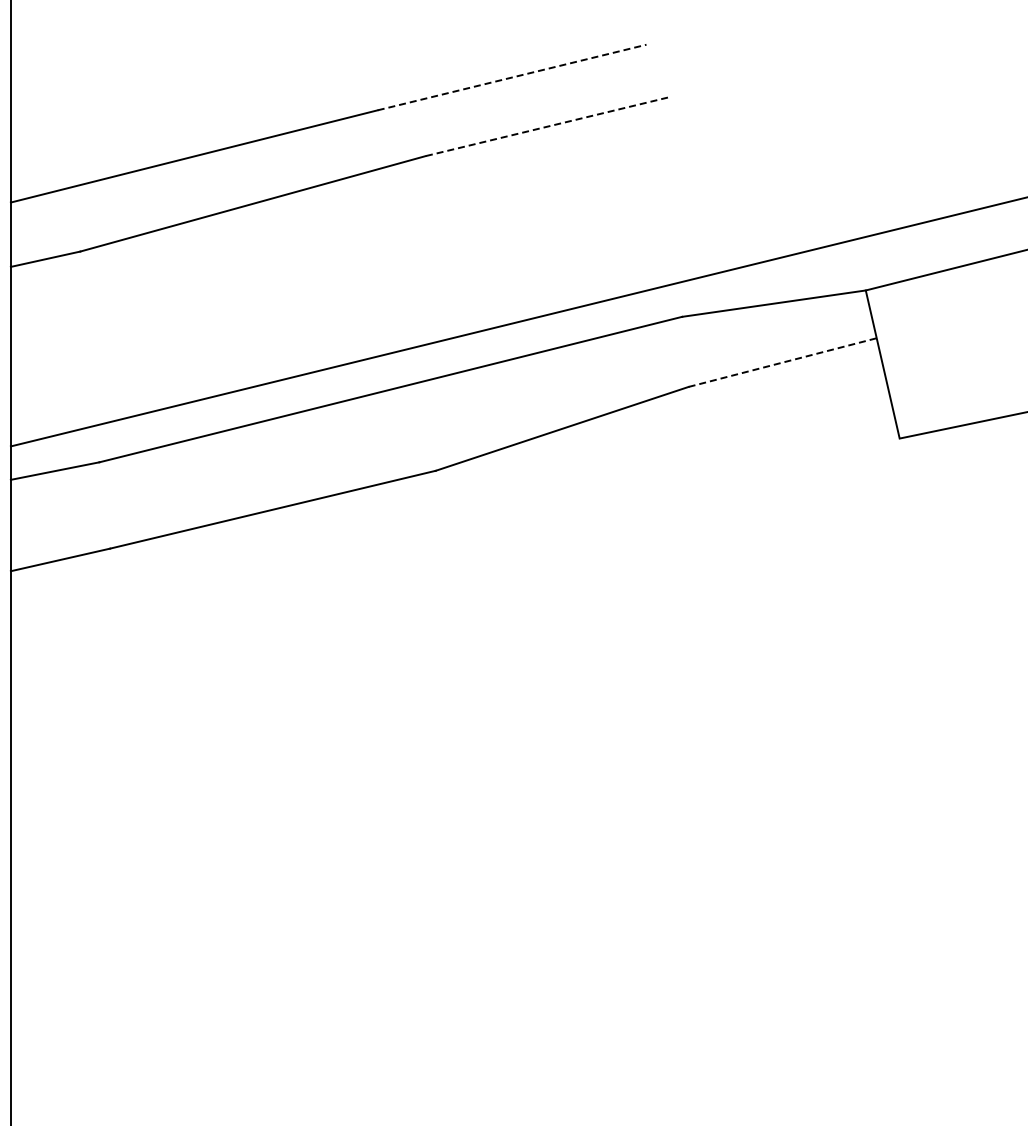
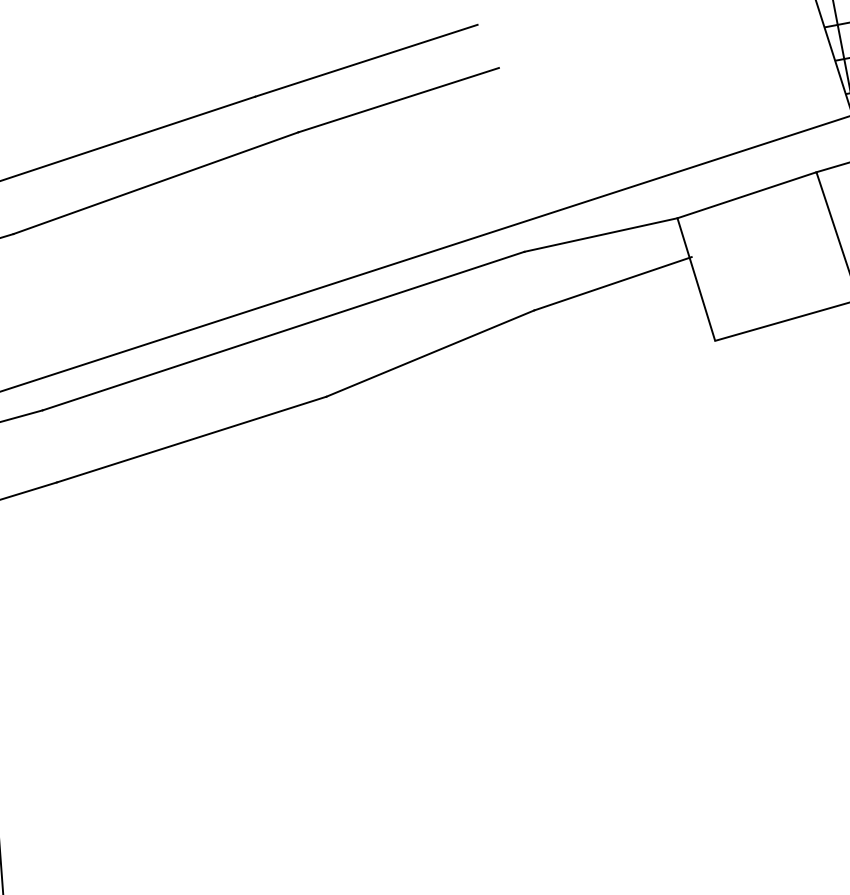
line: (512, 77) -> (366, 60), dashed -> solid
line: (546, 126) -> (398, 99), dashed -> solid
line: (784, 362) -> (613, 283), dashed -> solid

